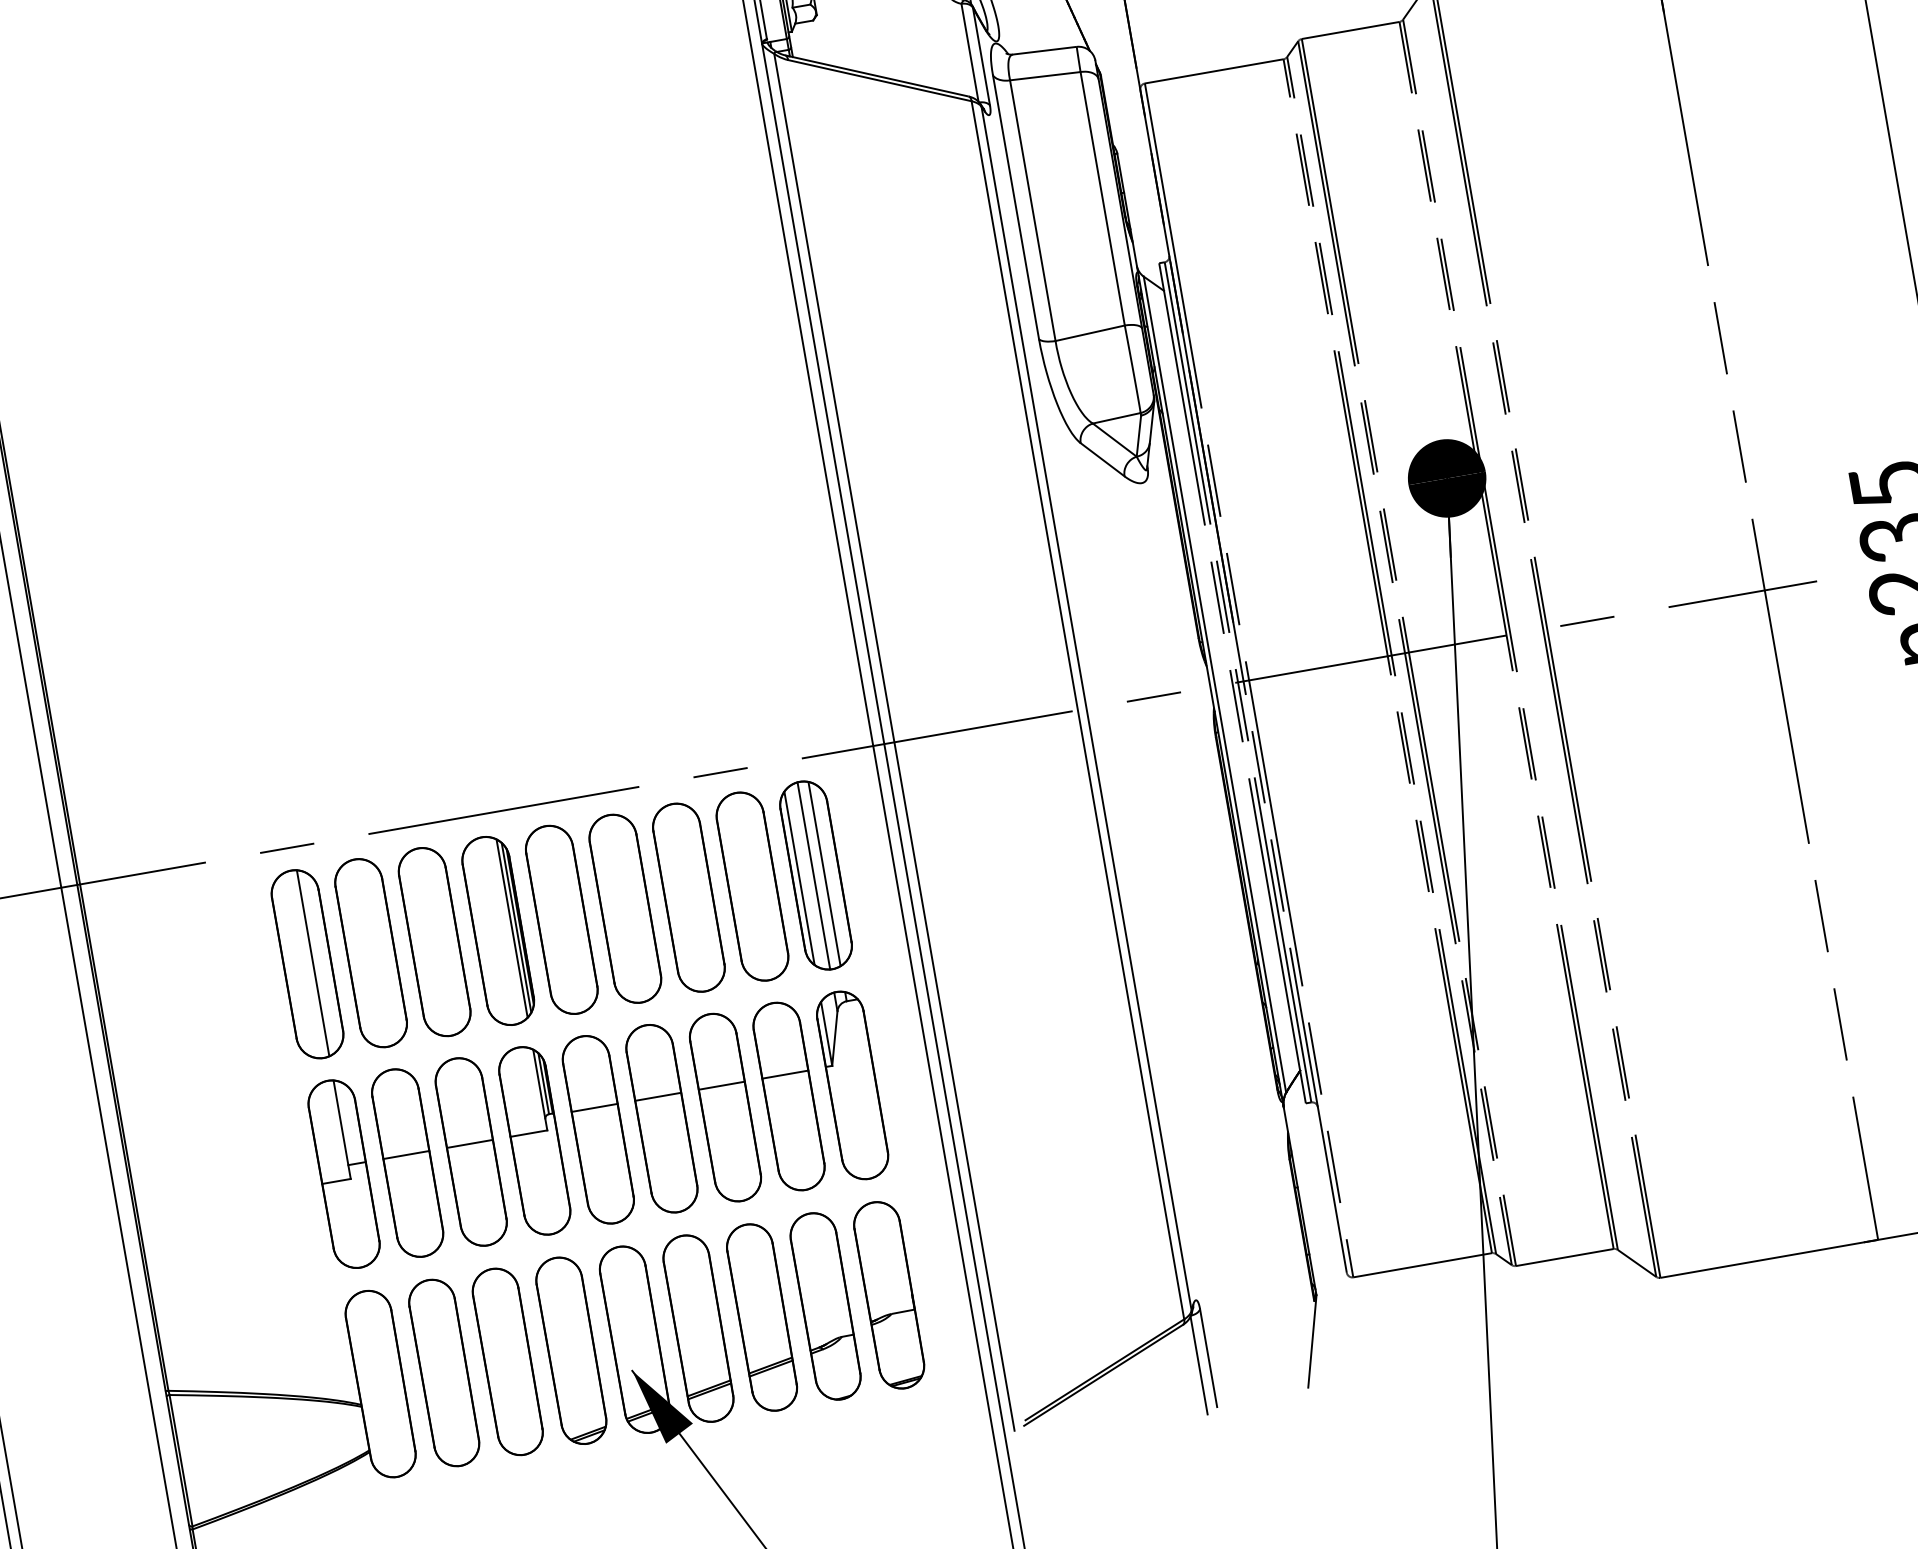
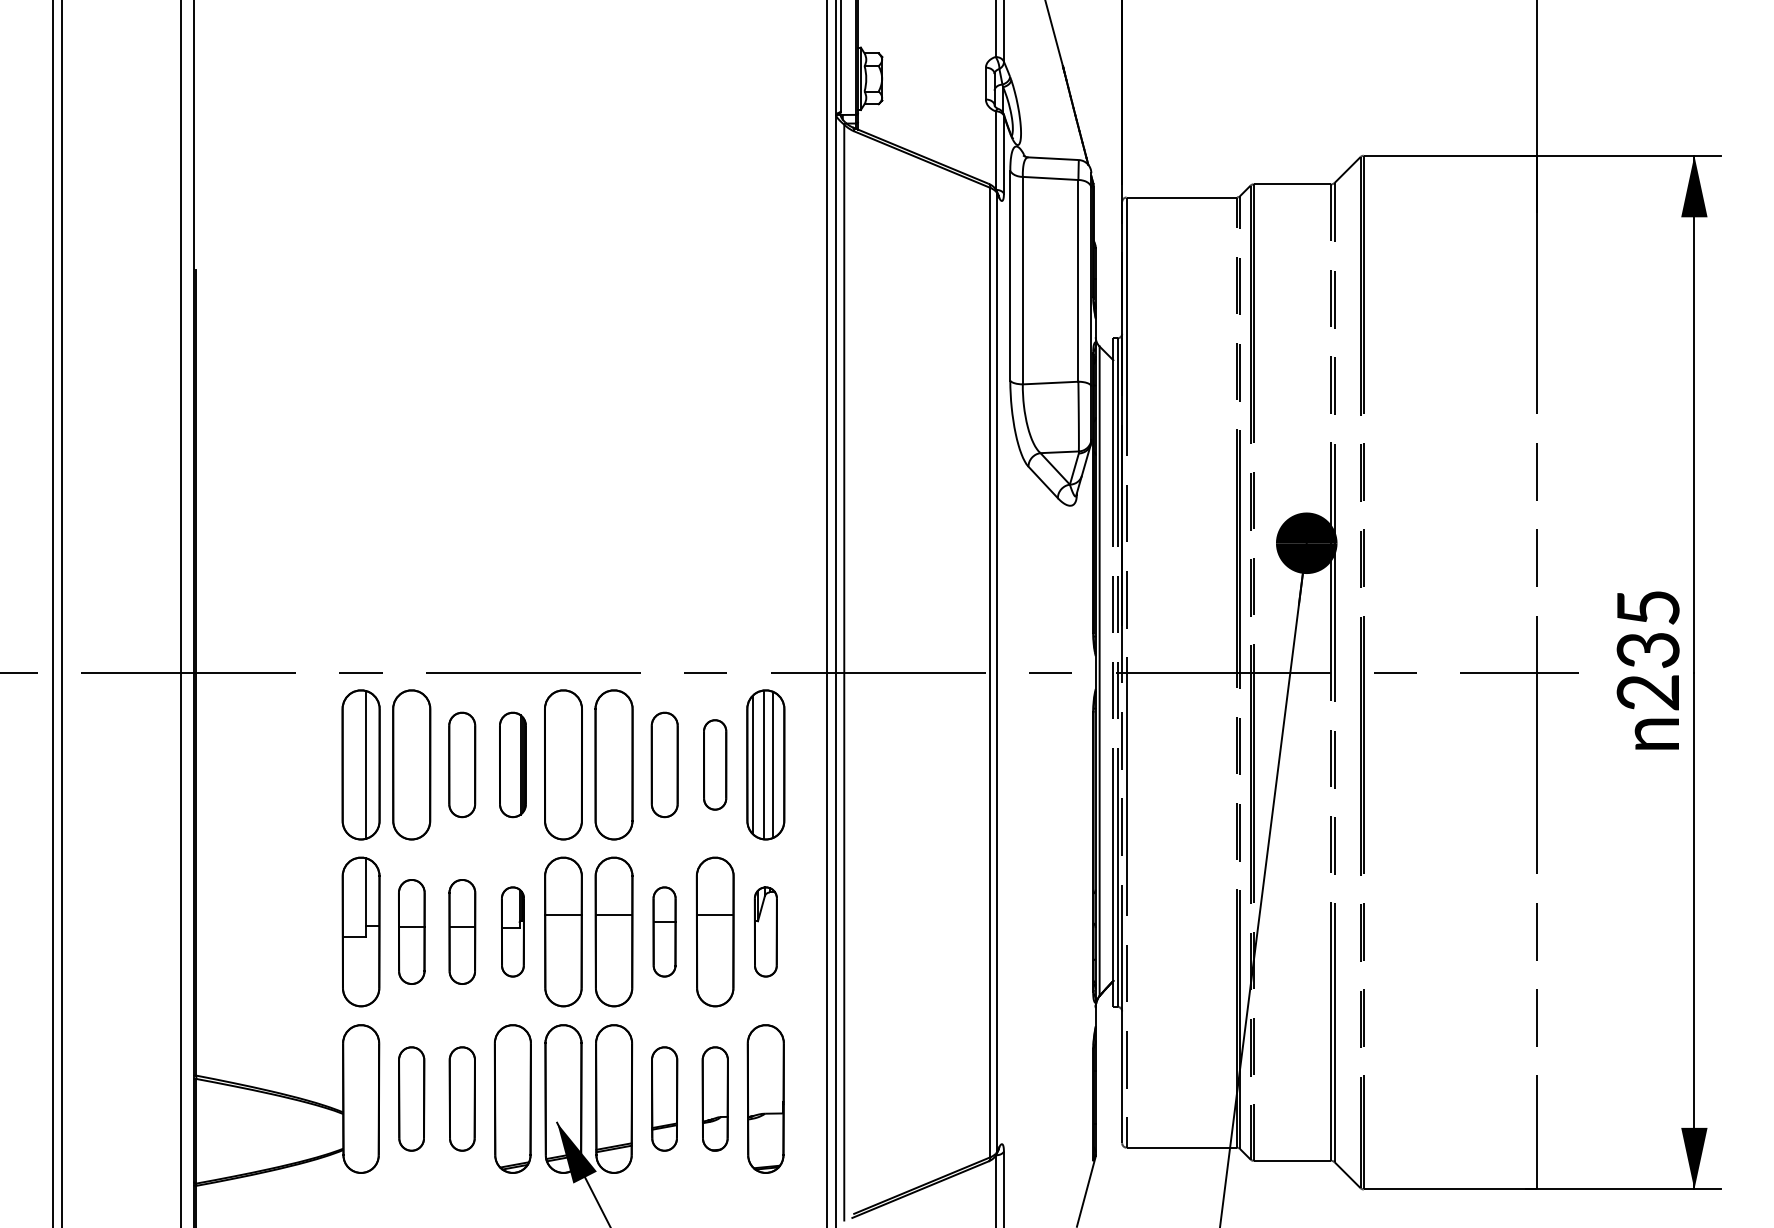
part: (751, 886) -> (714, 764), size x0.6
part: (688, 897) -> (664, 764), size x0.7
part: (497, 930) -> (512, 764), size x0.7
part: (433, 941) -> (461, 764), size x0.7
part: (852, 1084) -> (765, 931), size x0.6
part: (725, 1107) -> (664, 931), size x0.6
part: (534, 1140) -> (512, 931), size x0.6
part: (471, 1151) -> (462, 931), size x0.7
part: (407, 1162) -> (411, 931), size x0.7
part: (826, 1305) -> (715, 1098), size x0.7
part: (761, 1316) -> (664, 1098), size x0.7
part: (508, 1361) -> (462, 1098), size x0.7
part: (444, 1372) -> (411, 1098), size x0.7

